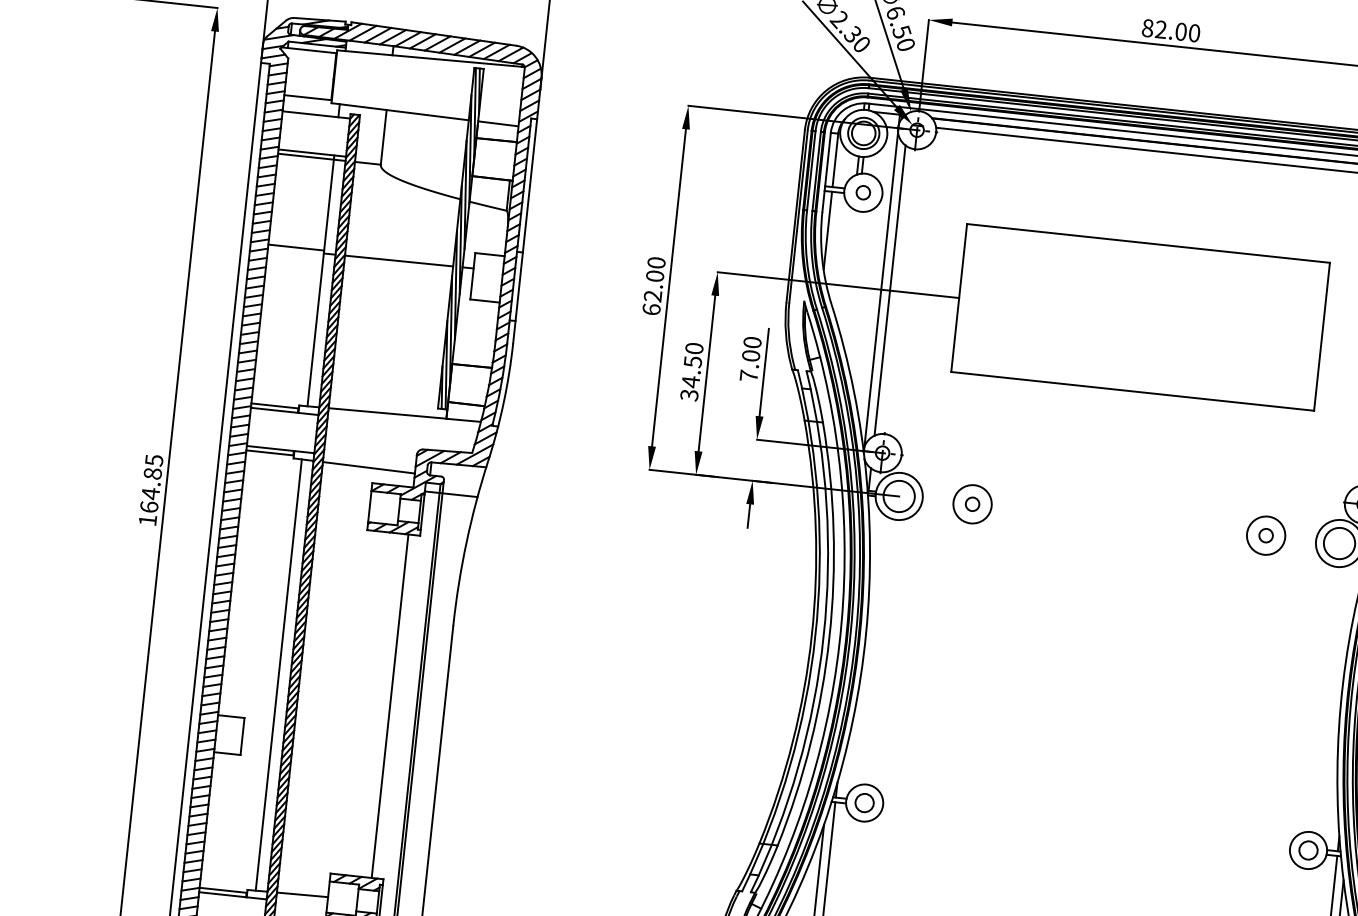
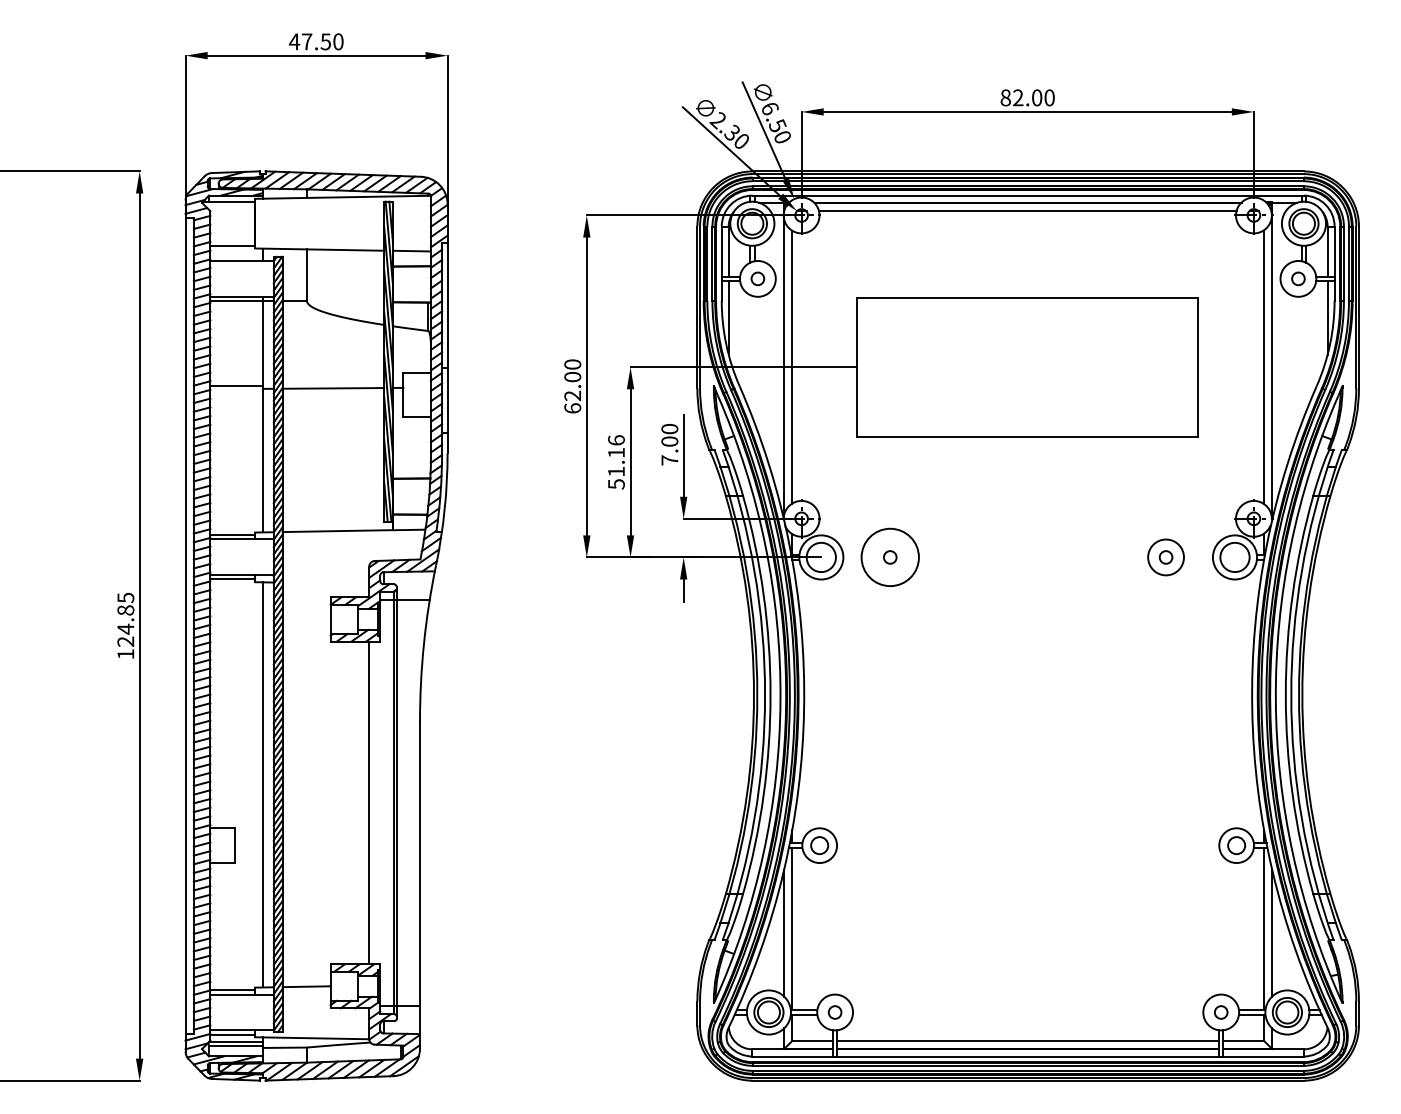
text: (692, 371) -> (616, 461), 34.50 -> 51.16
line: (368, 467) -> (325, 583), removed
circle: (972, 504) -> (890, 557), size x1.6
text: (148, 506) -> (125, 641), 164.85 -> 124.85

